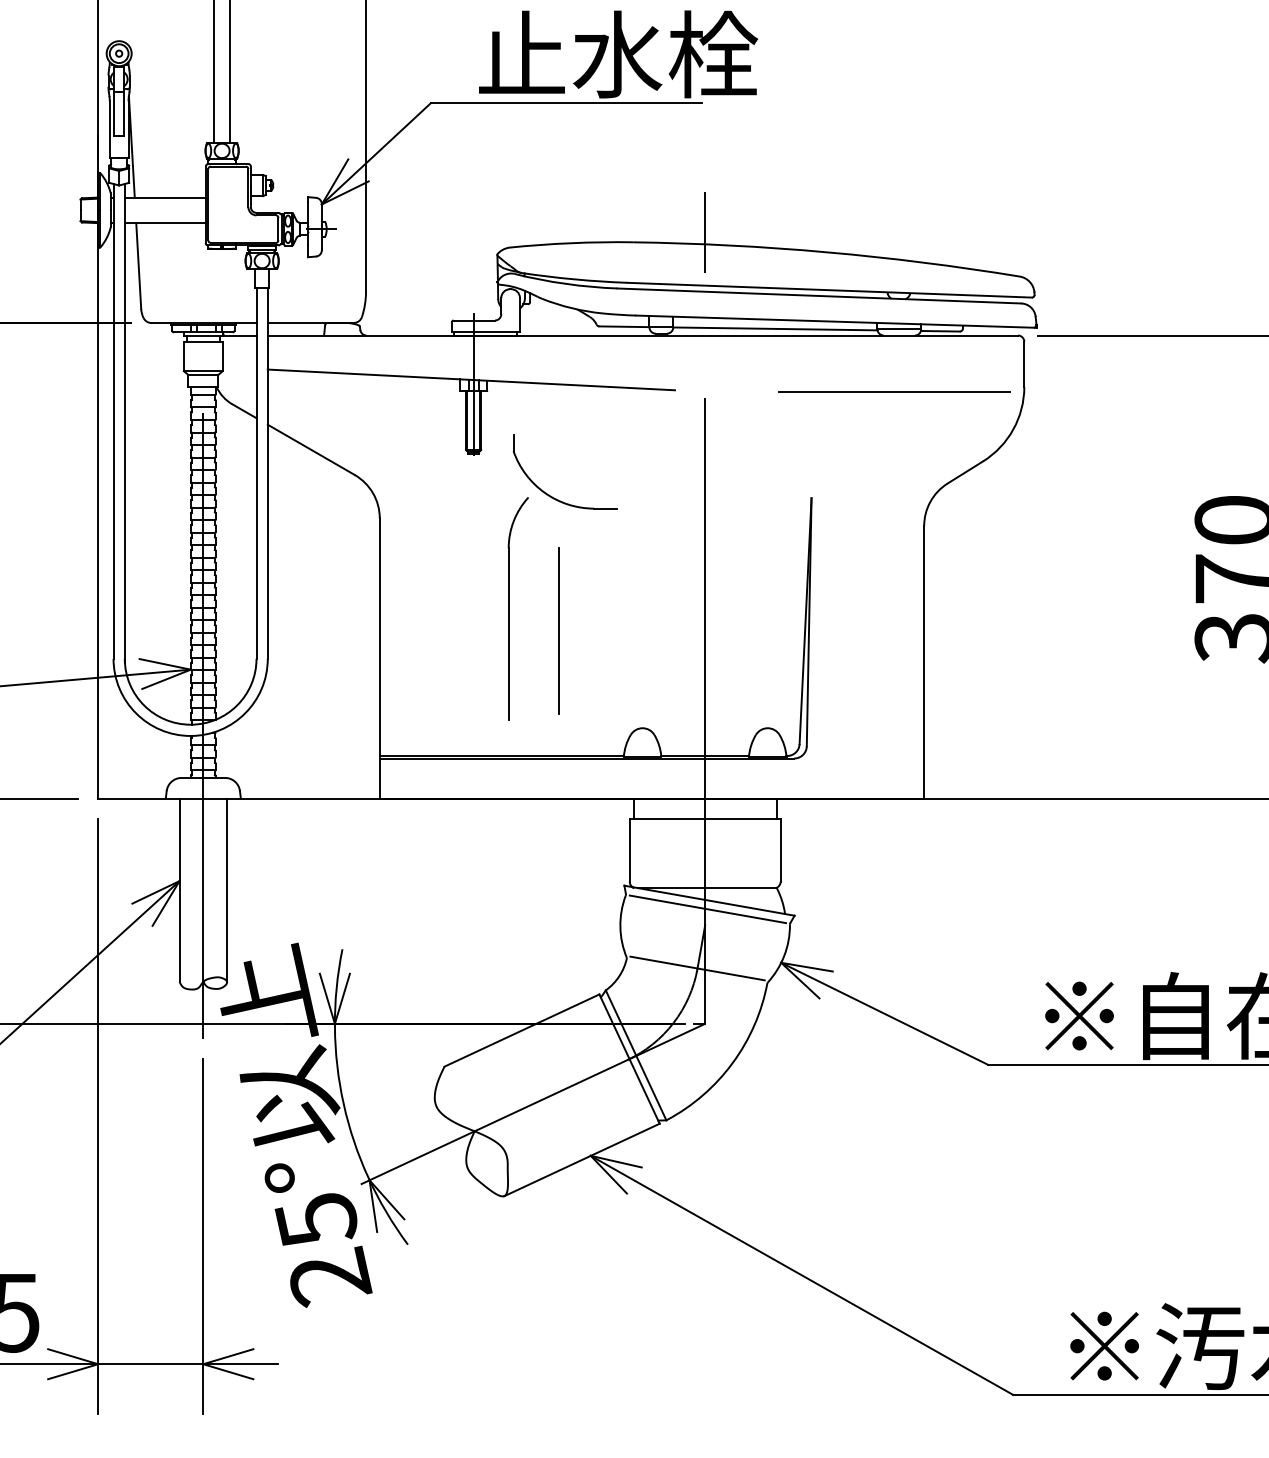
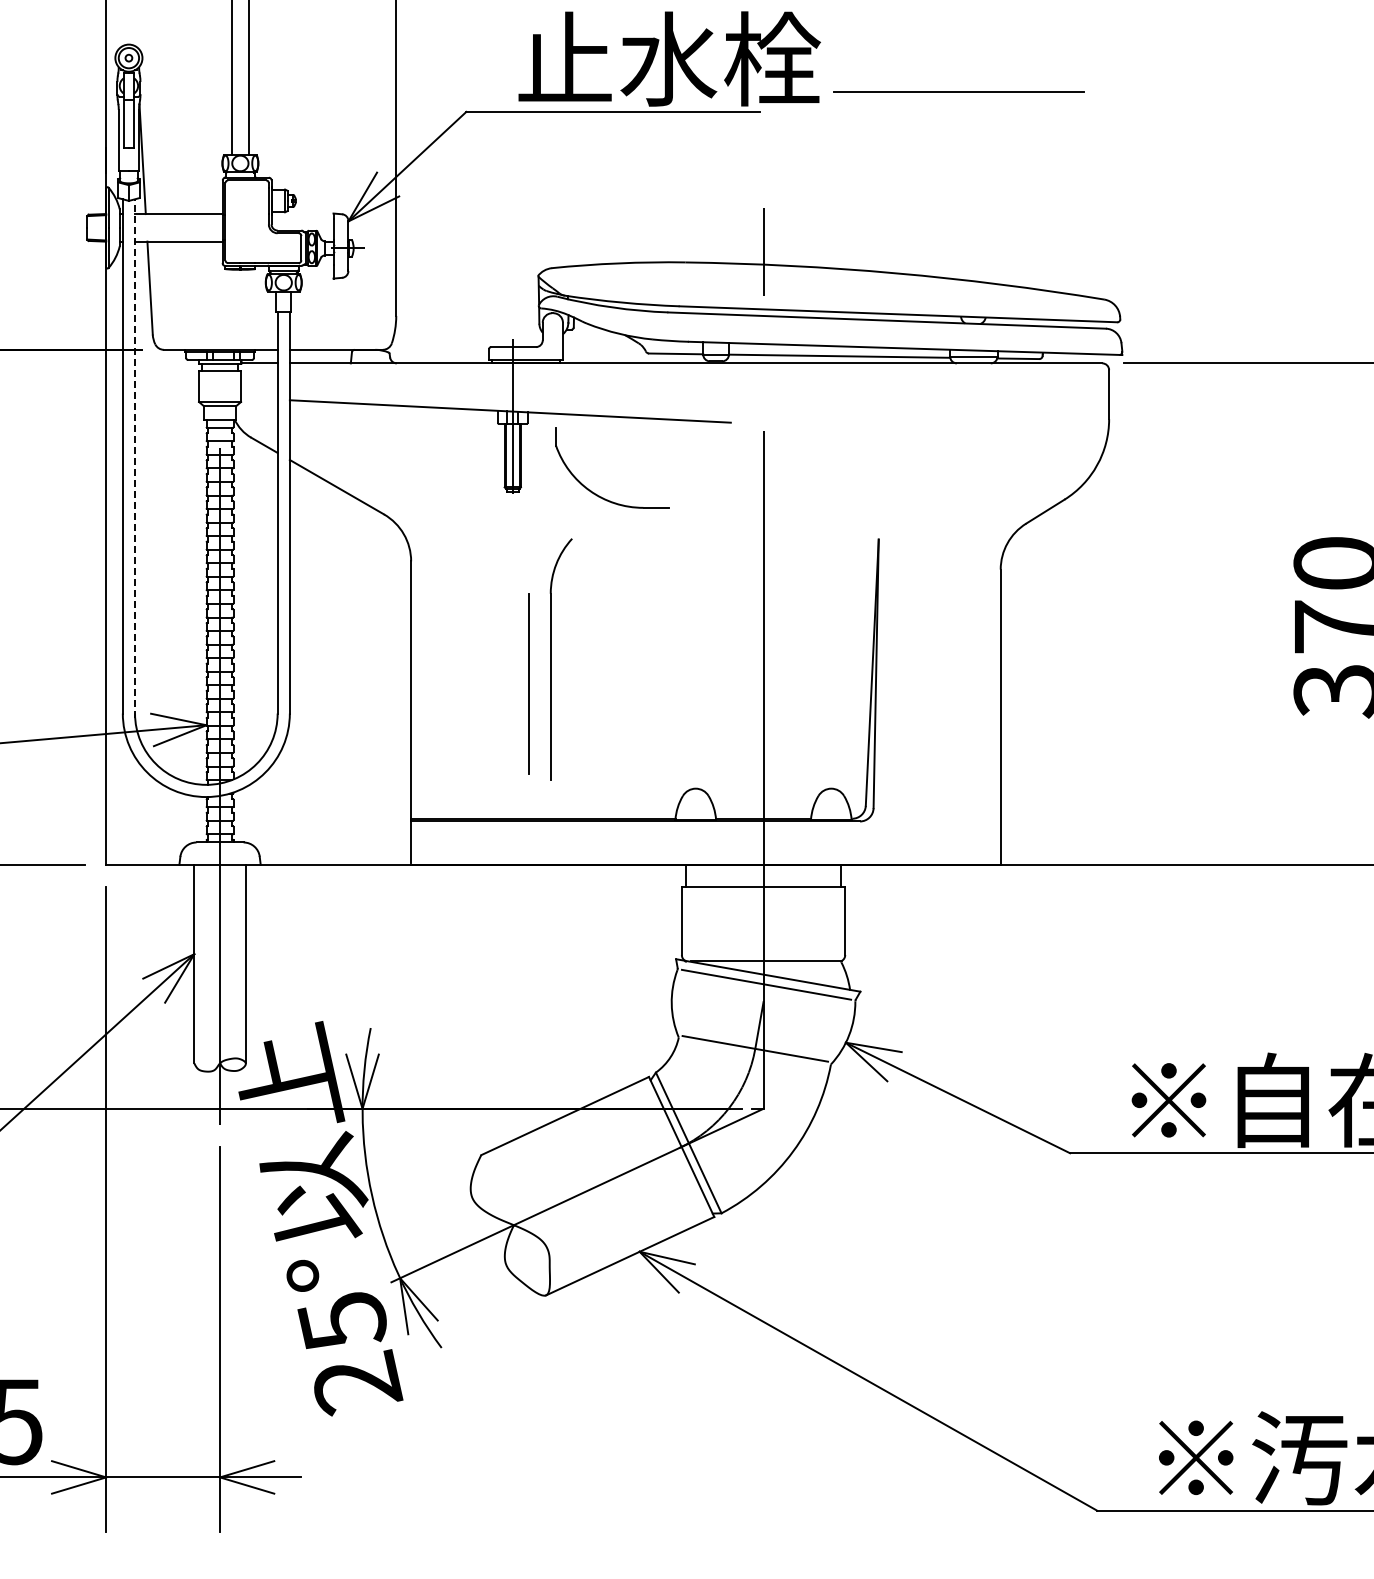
line: (893, 391) -> (958, 91), moved
line: (125, 422) -> (135, 457), solid -> dashed
part: (550, 495) -> (596, 493), moved
line: (558, 631) -> (528, 683), moved

